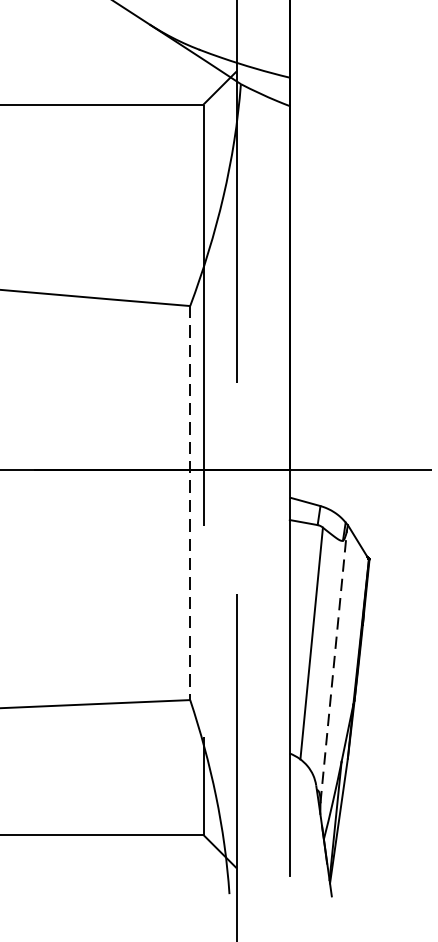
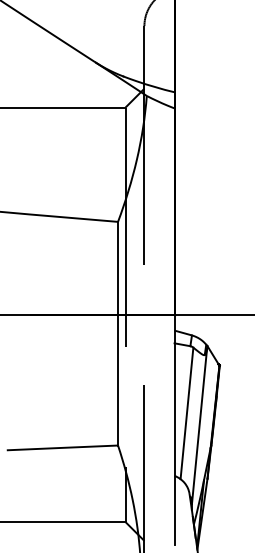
line: (191, 502) -> (118, 333), dashed -> solid
line: (333, 666) -> (199, 426), dashed -> solid

